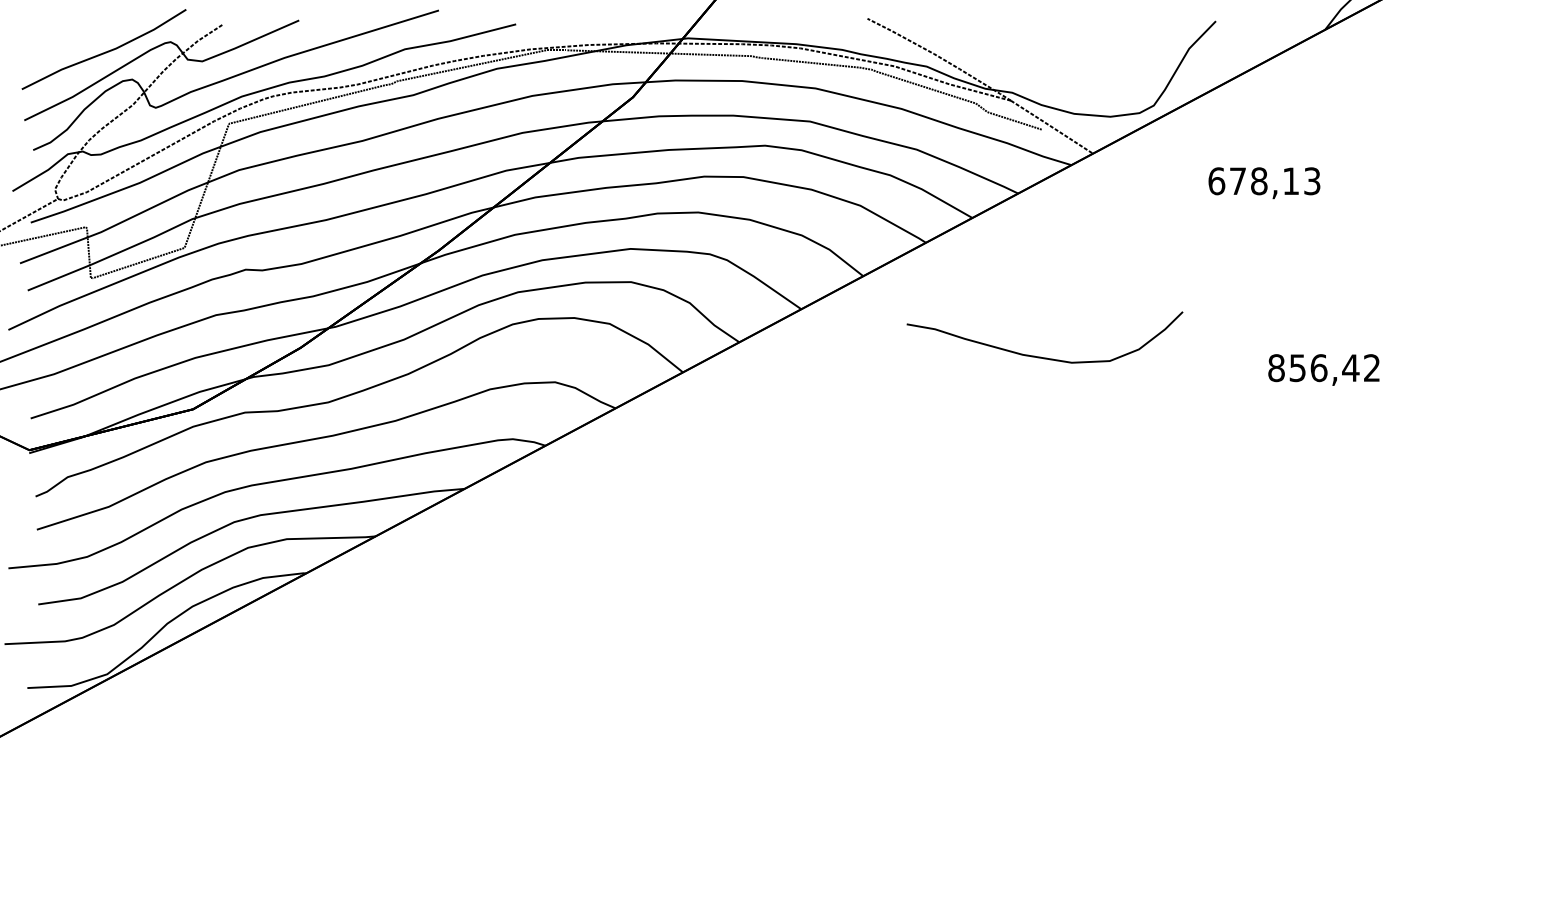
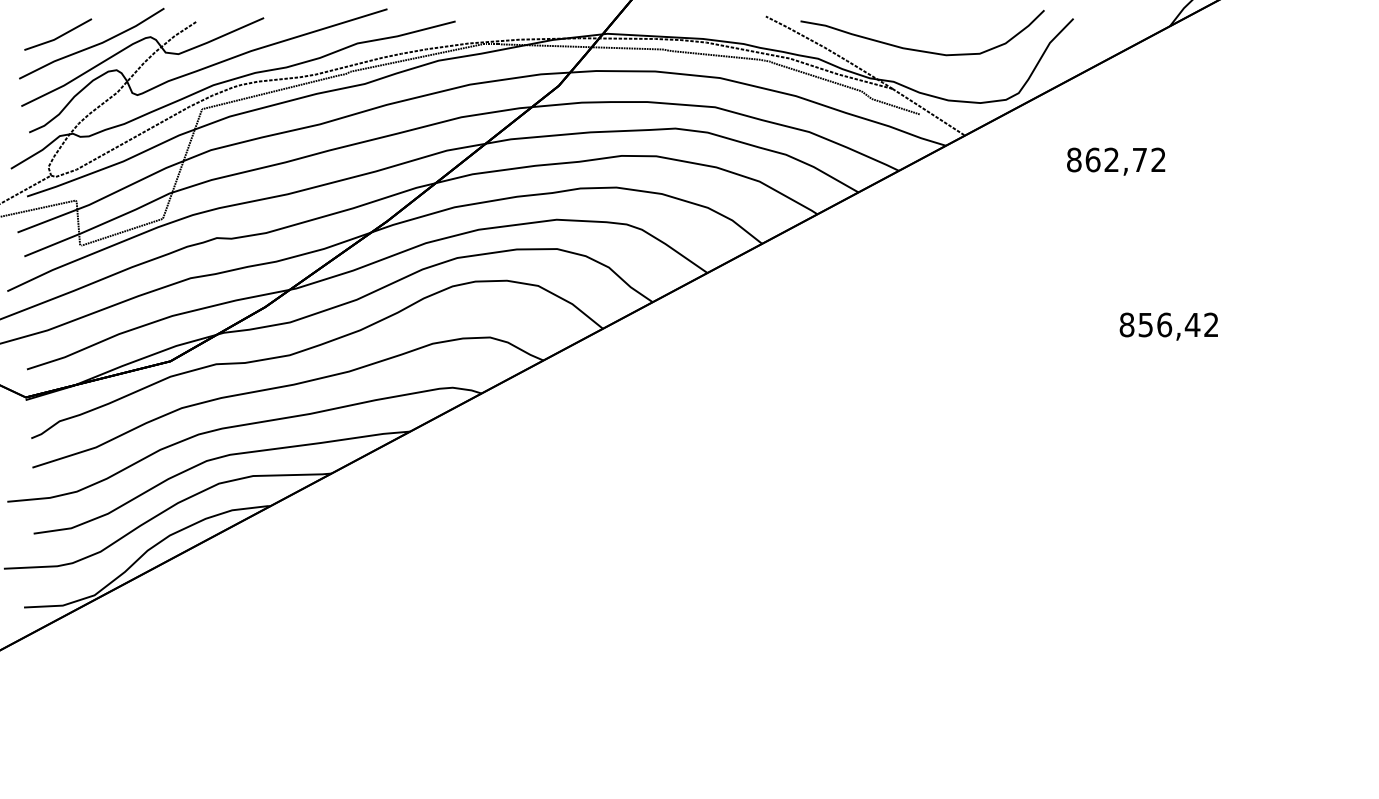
line: (67, 40) -> (59, 35), added
text: (1264, 180) -> (1116, 159), 678,13 -> 862,72
curve: (1040, 356) -> (918, 49), moved

